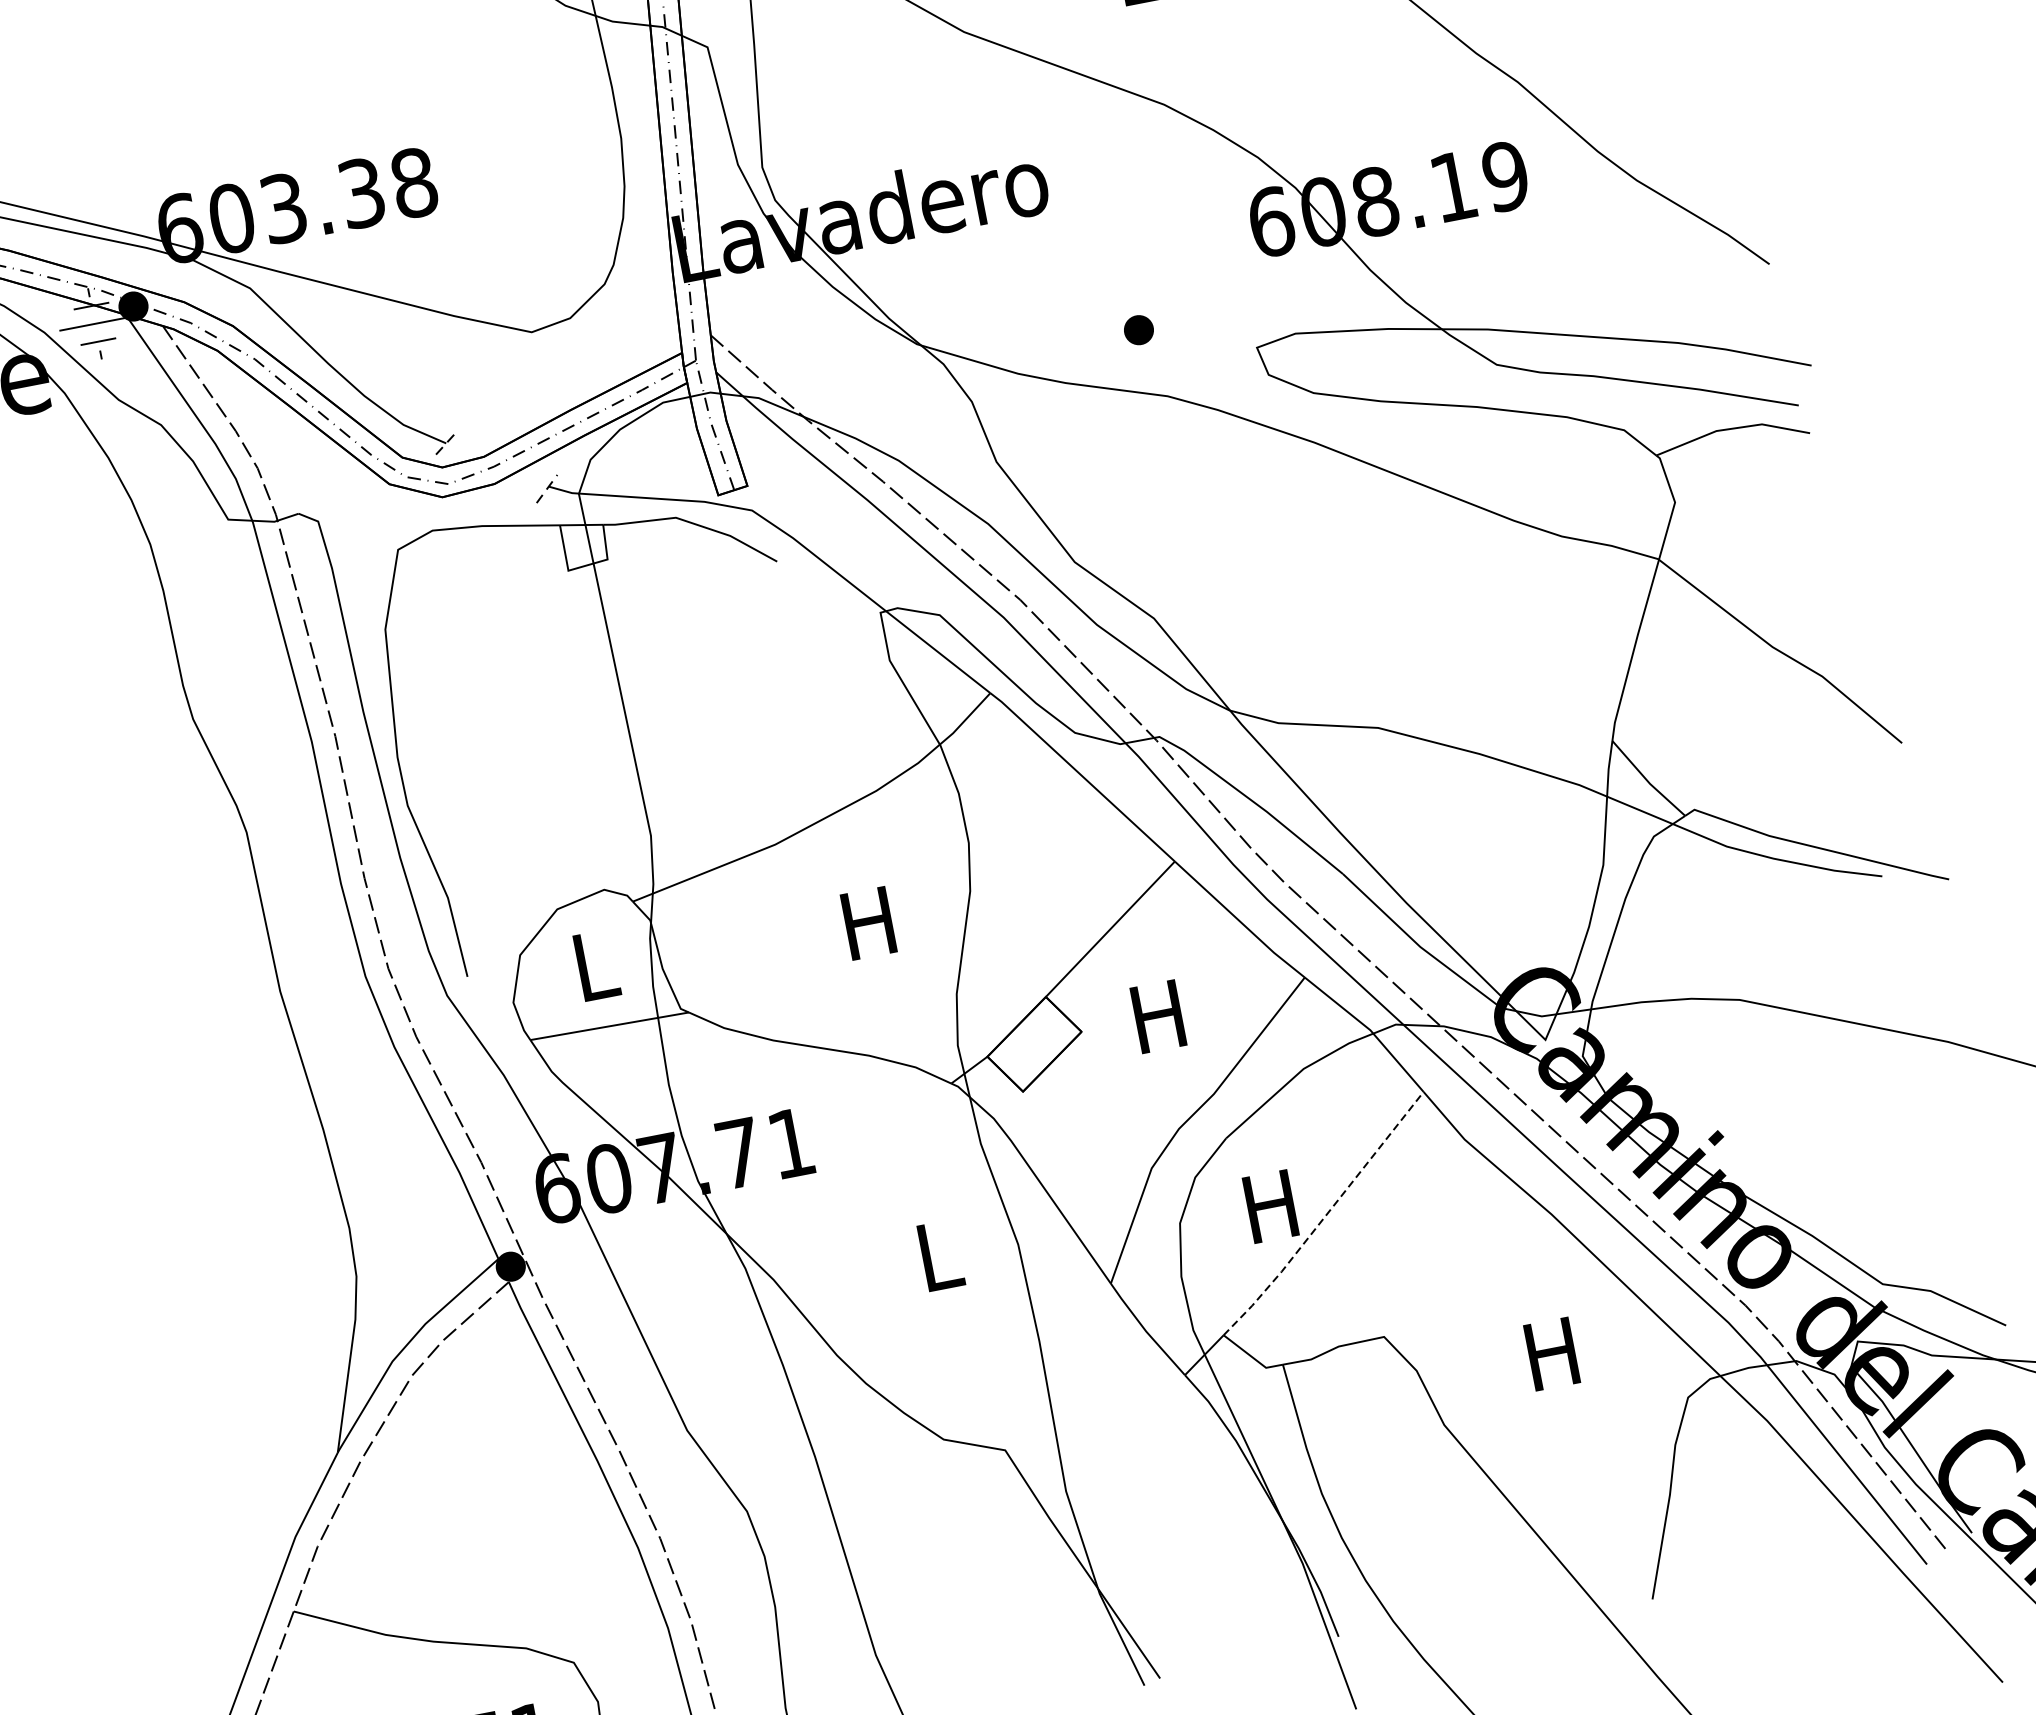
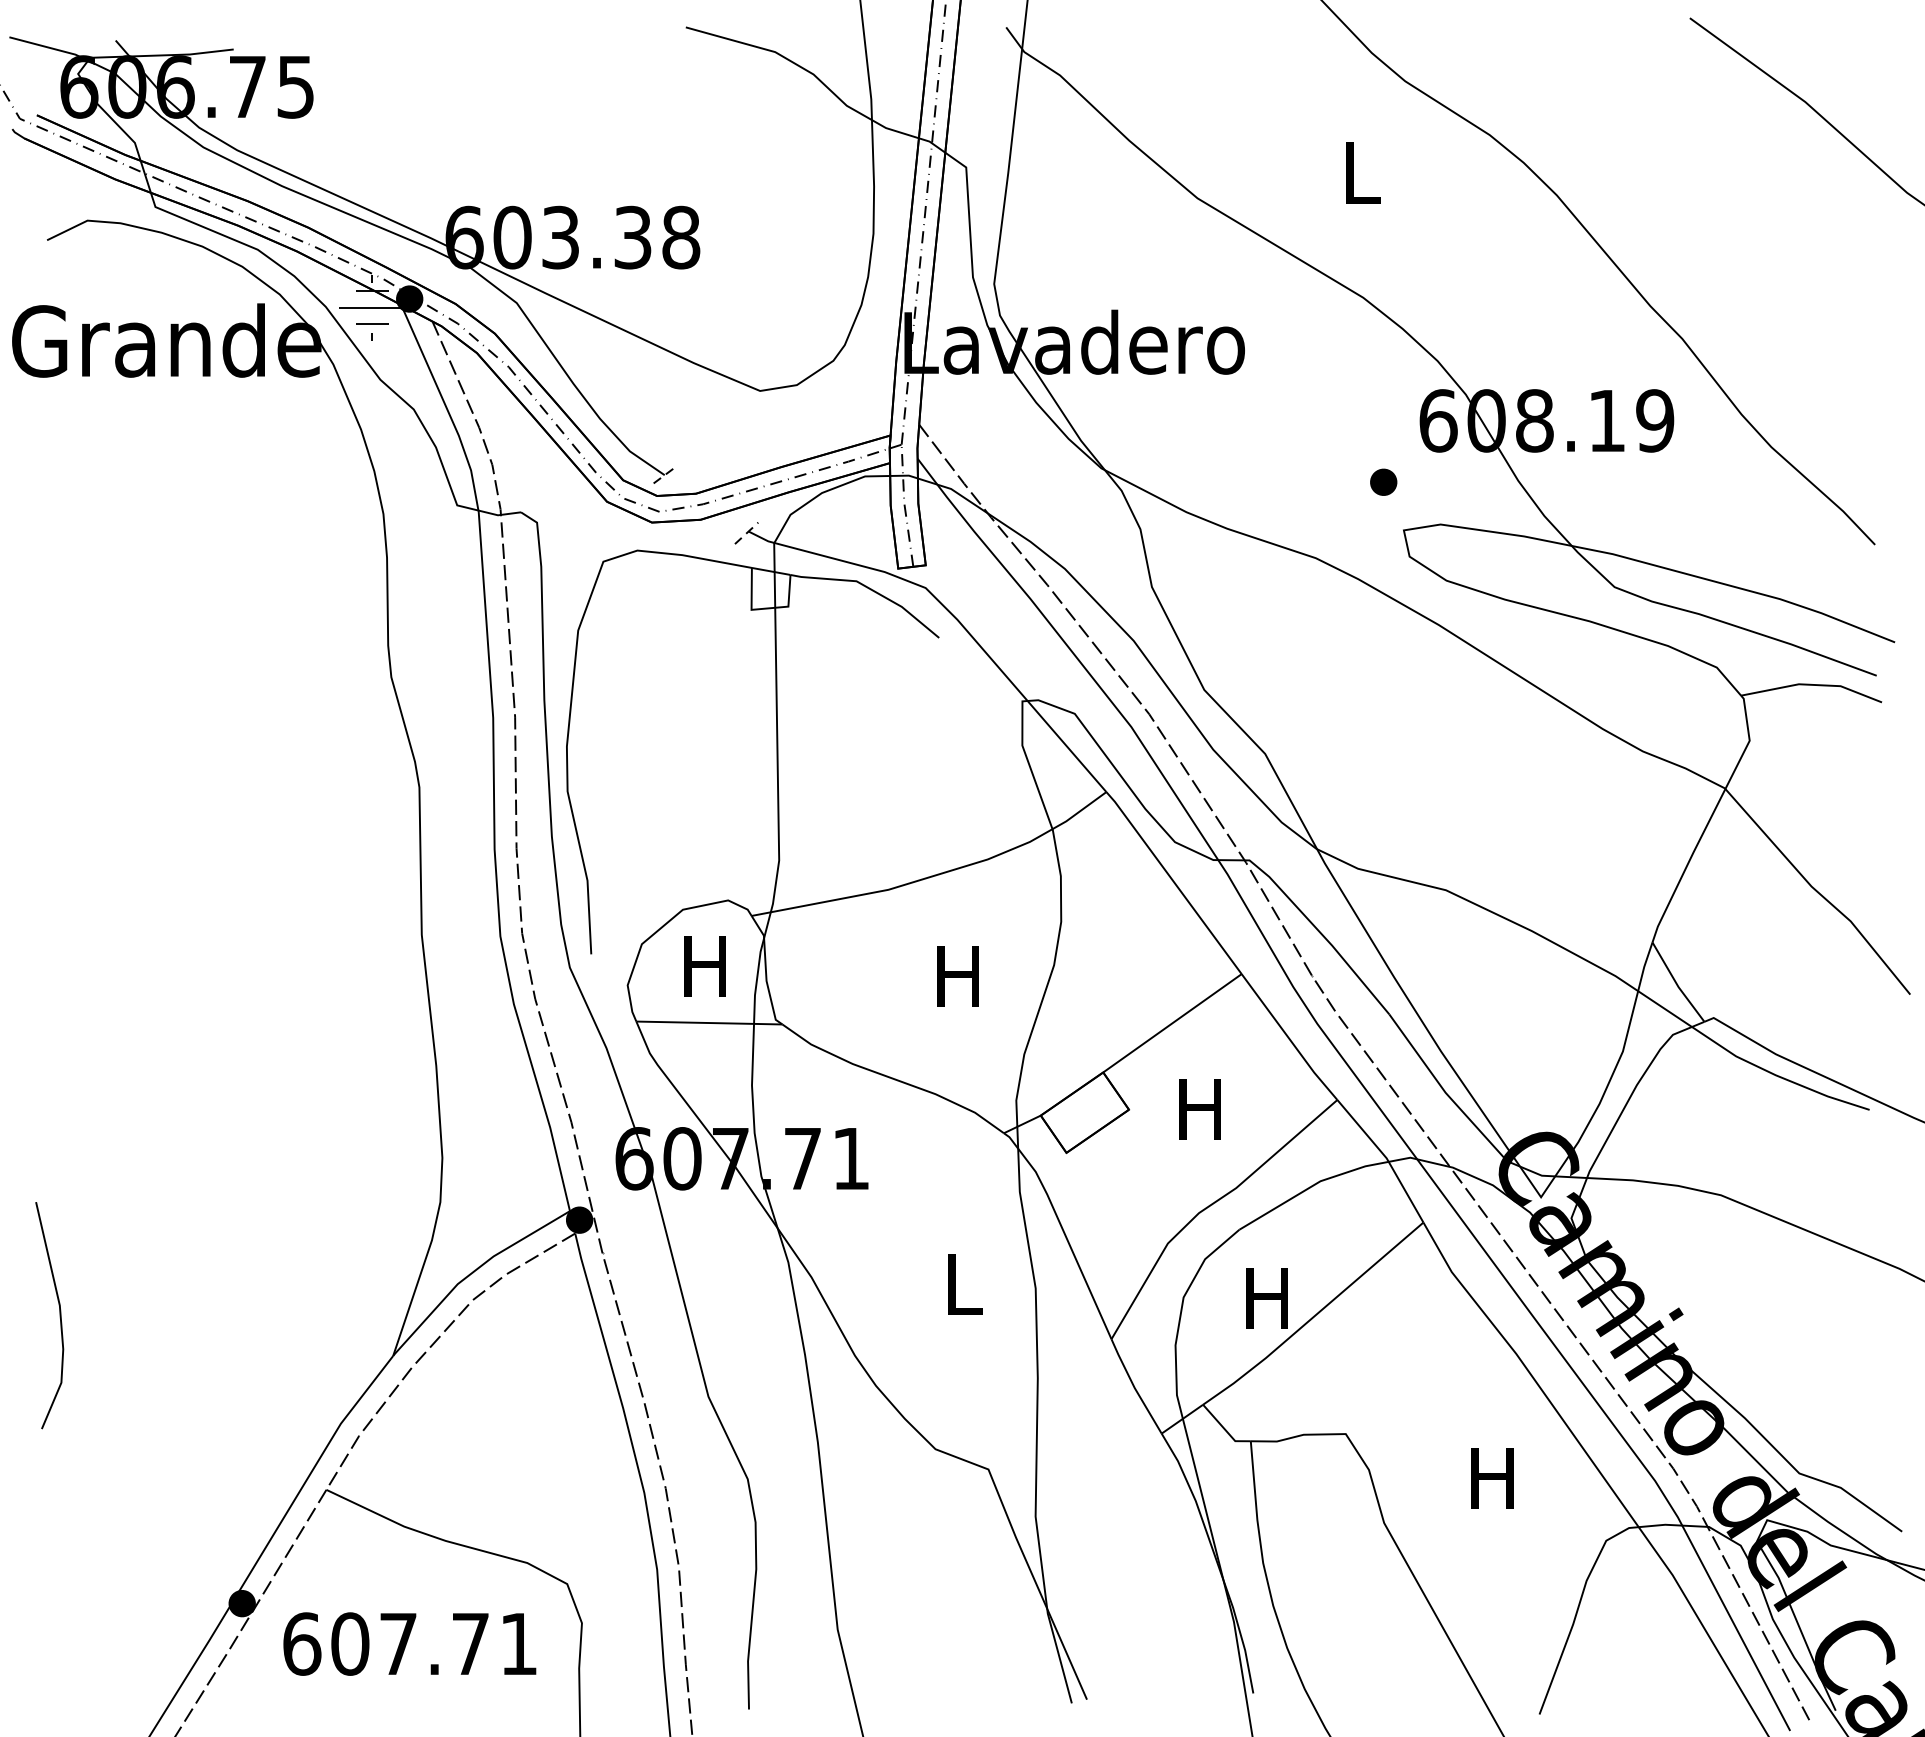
part: (1138, 329) -> (1383, 481), moved
text: (592, 966) -> (704, 966), L -> H
line: (1325, 1216) -> (1314, 1316), dashed -> solid

